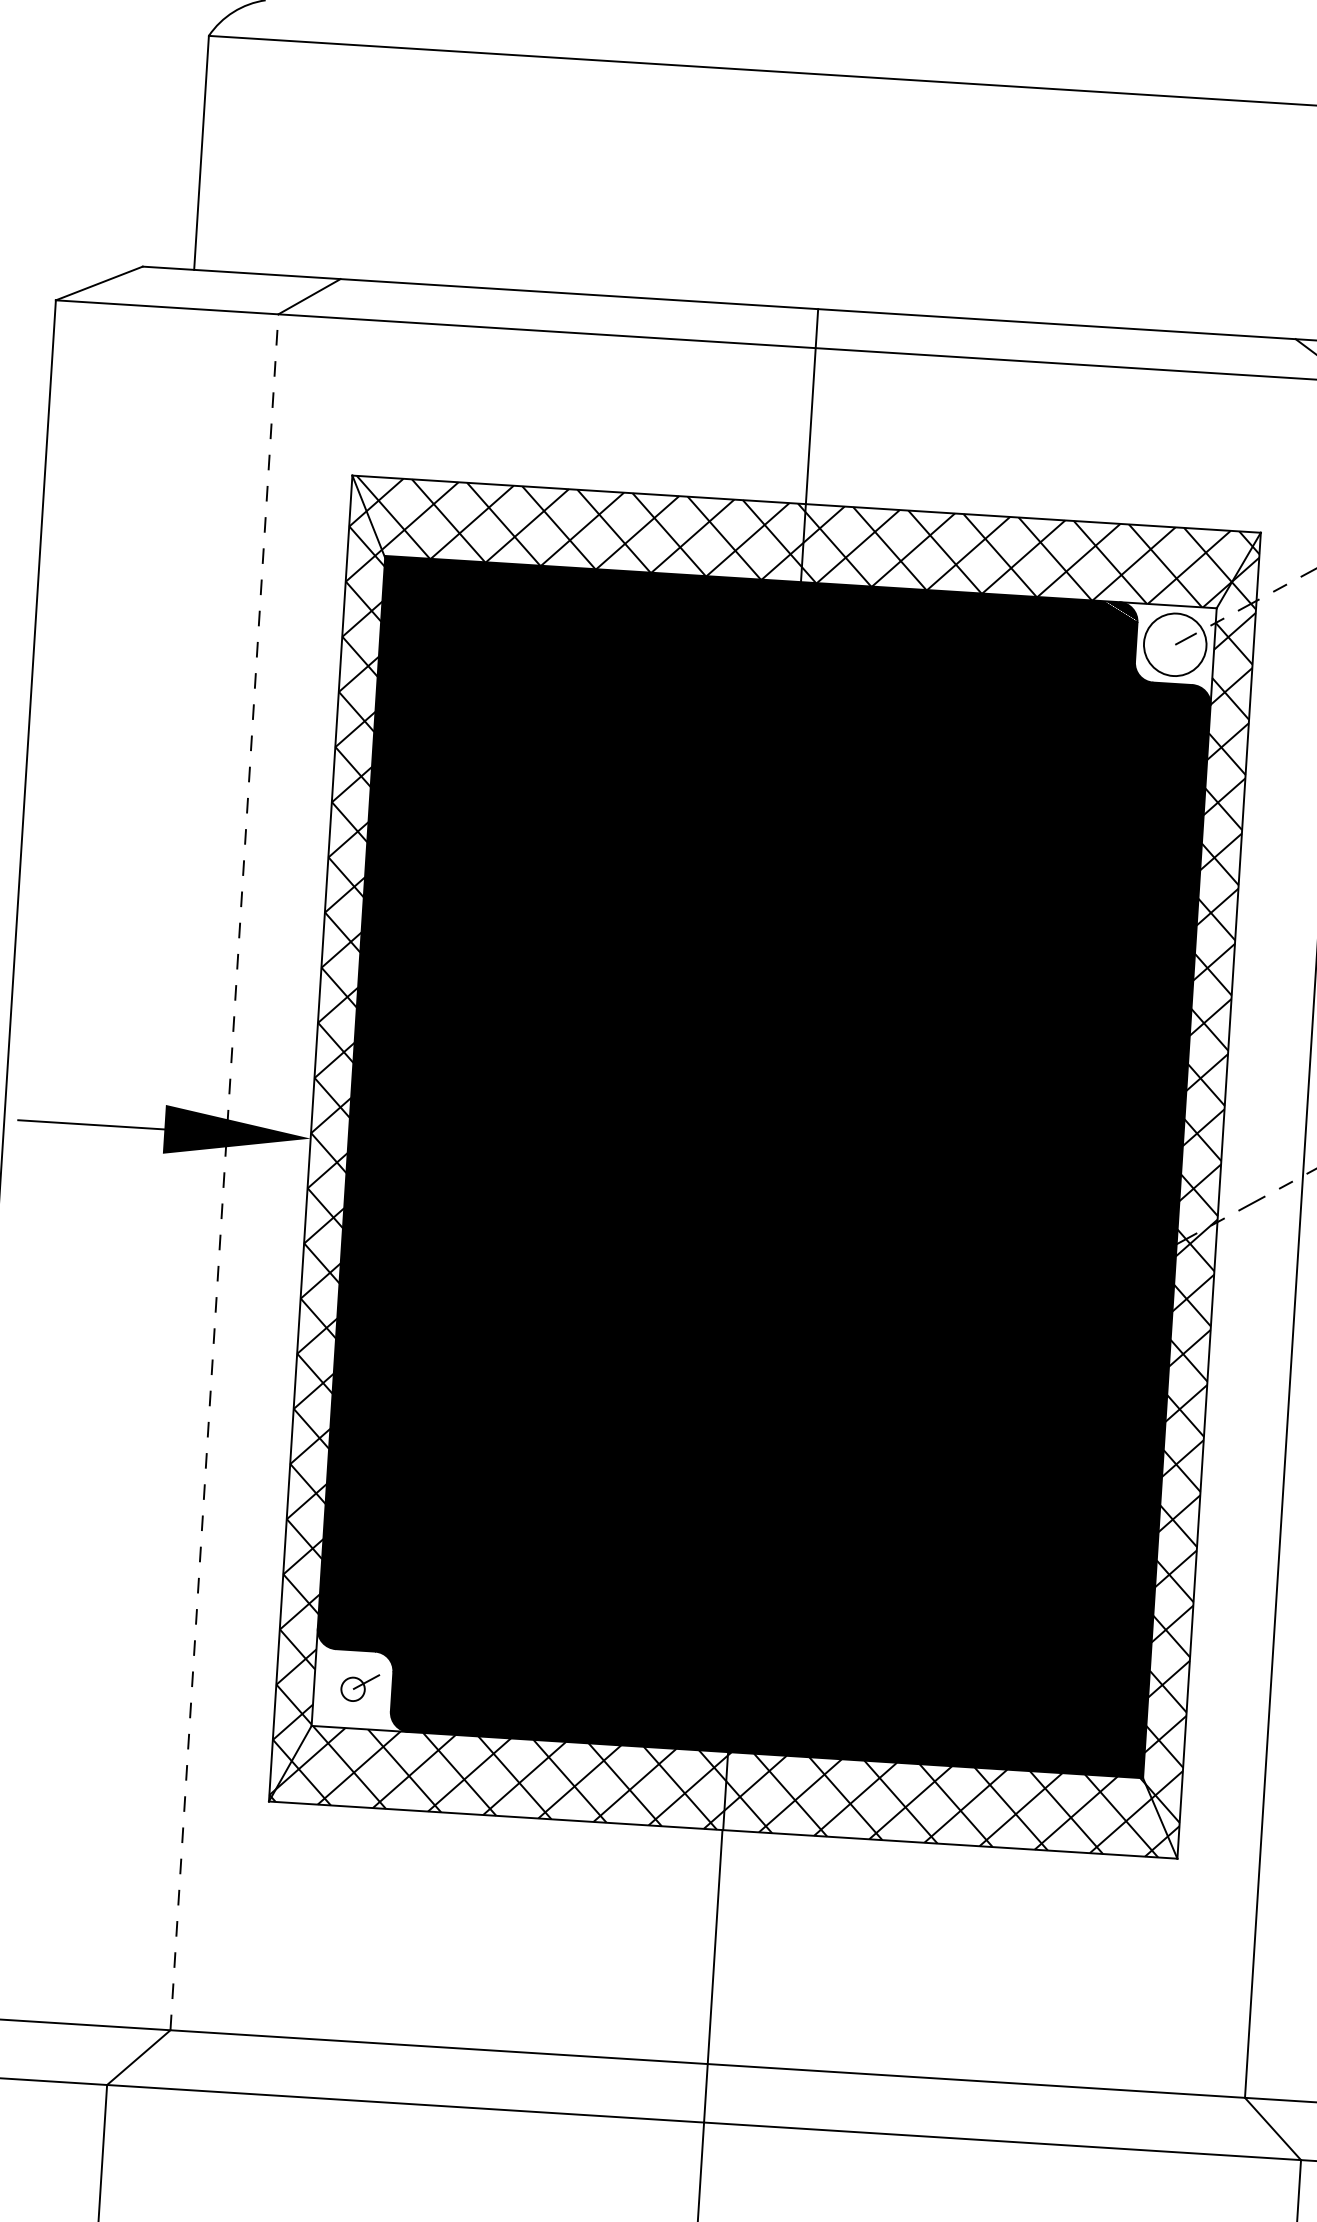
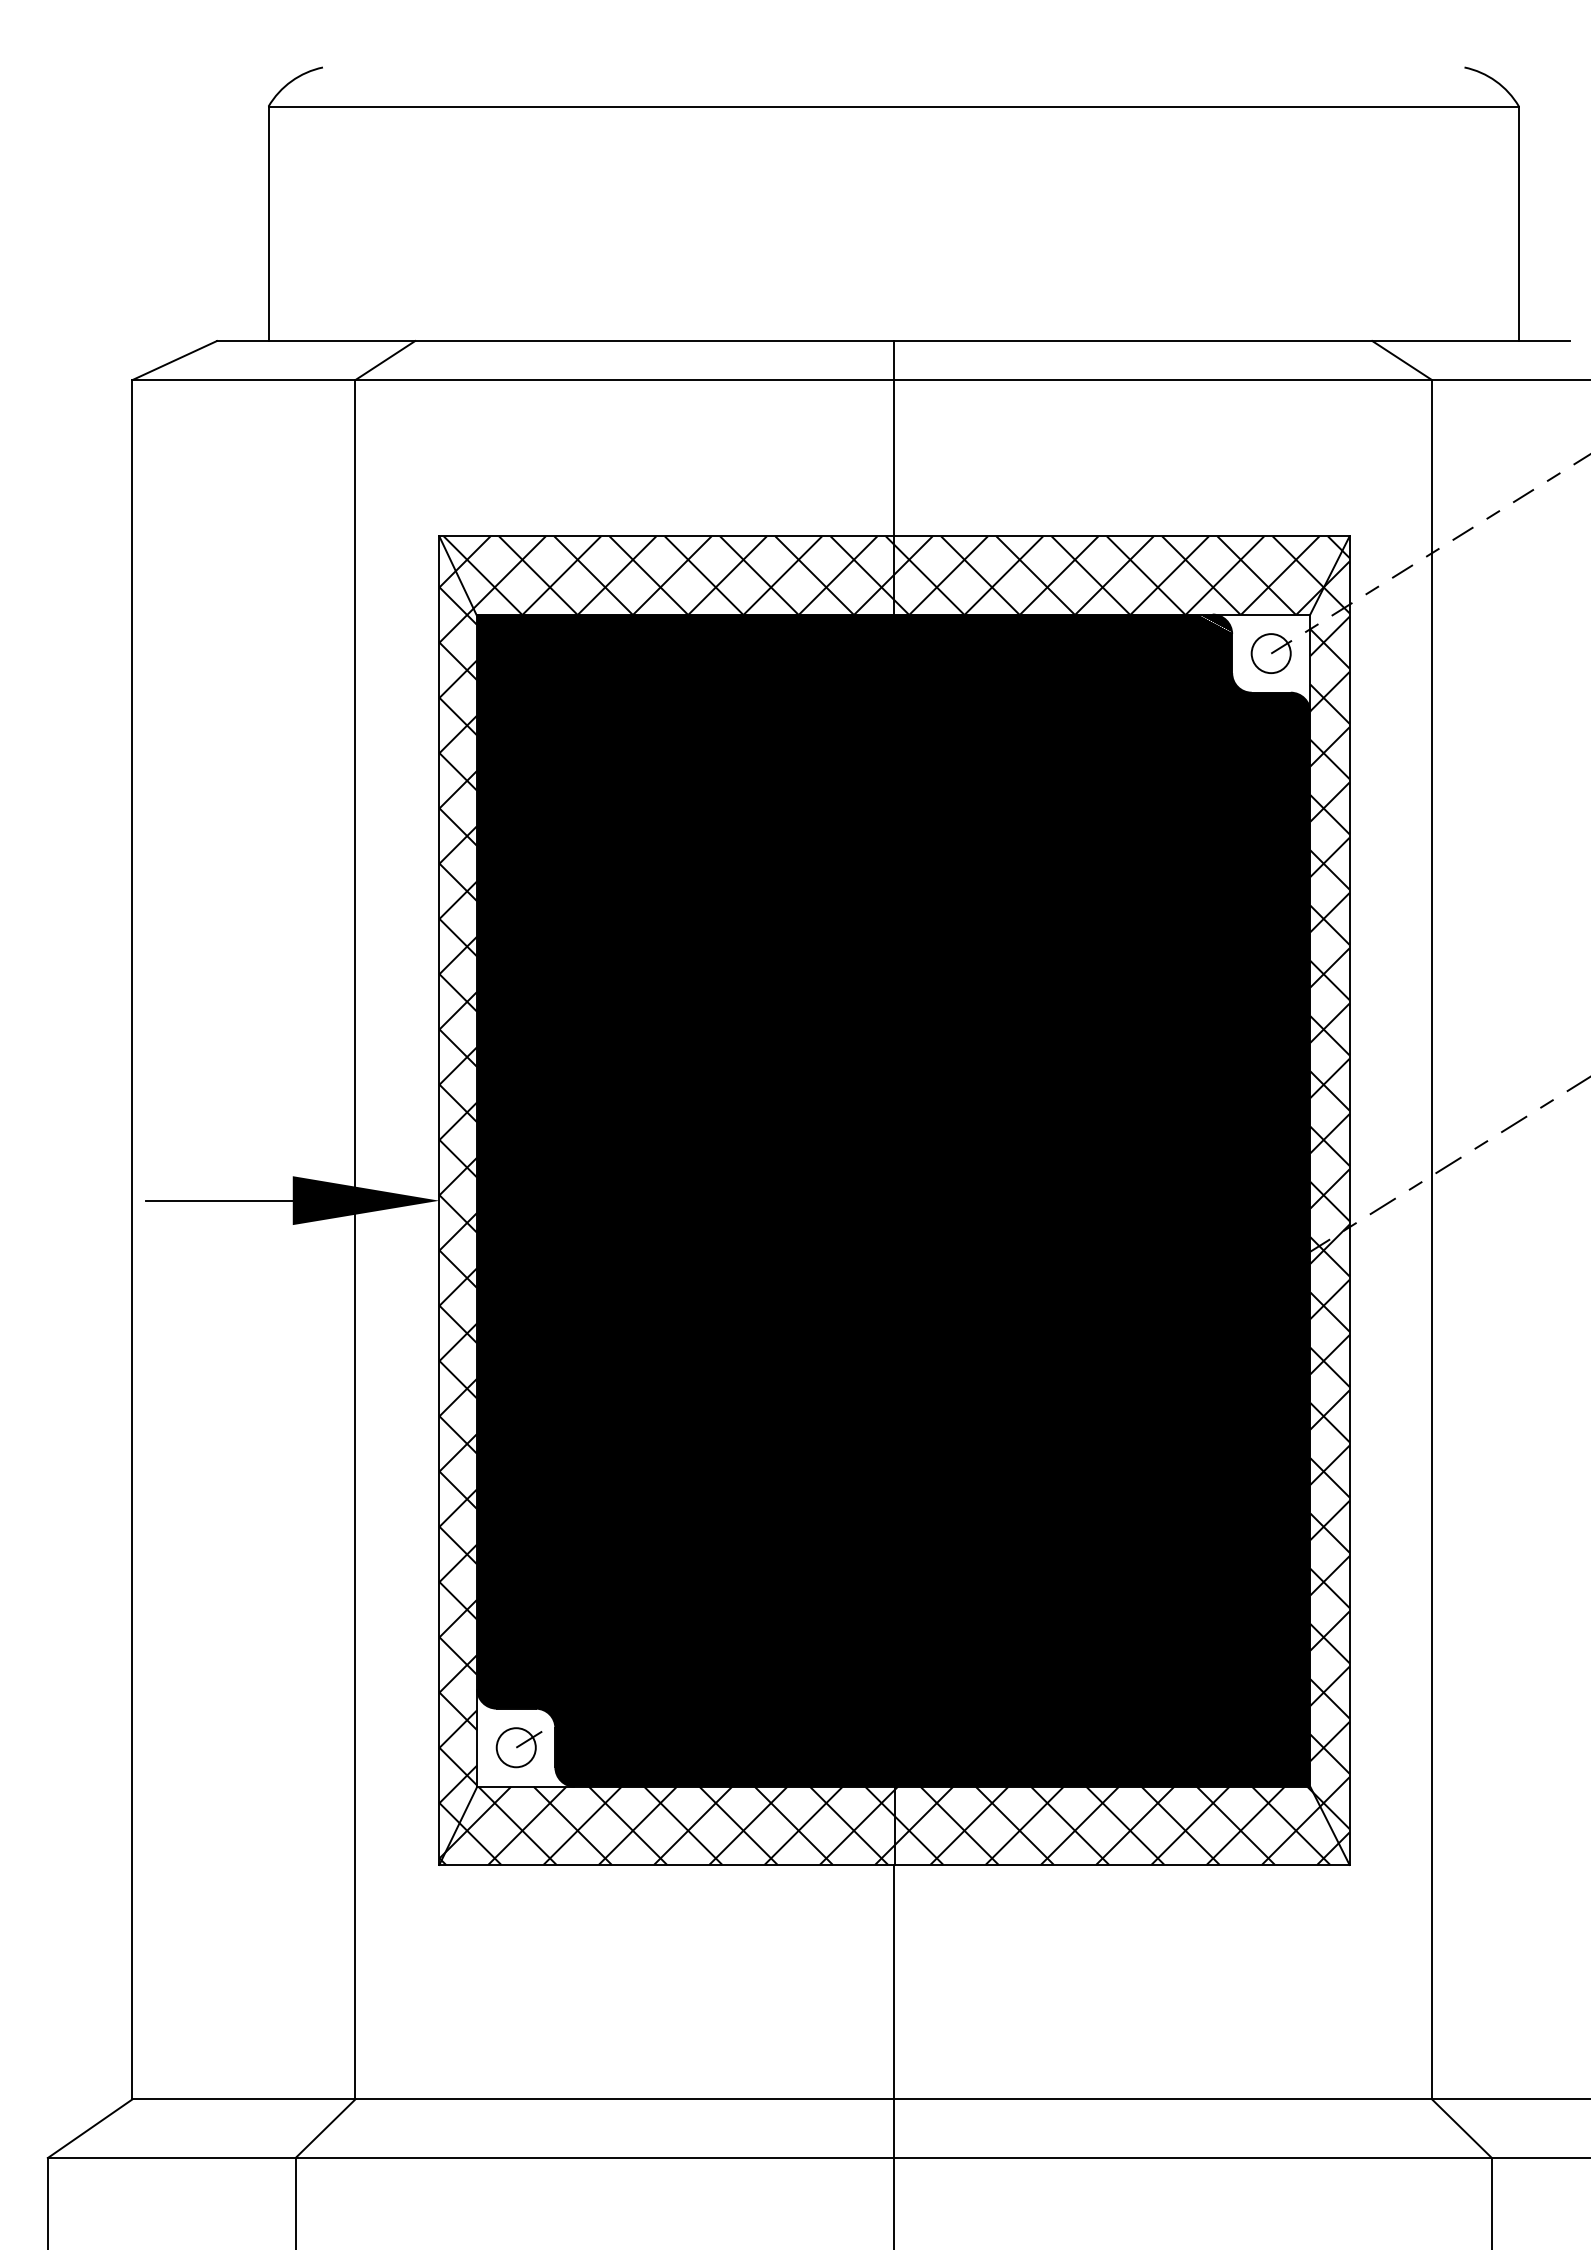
circle: (1174, 644) -> (1270, 653), size x0.62
line: (224, 1172) -> (355, 1239), dashed -> solid
circle: (352, 1689) -> (515, 1747), size x1.67

